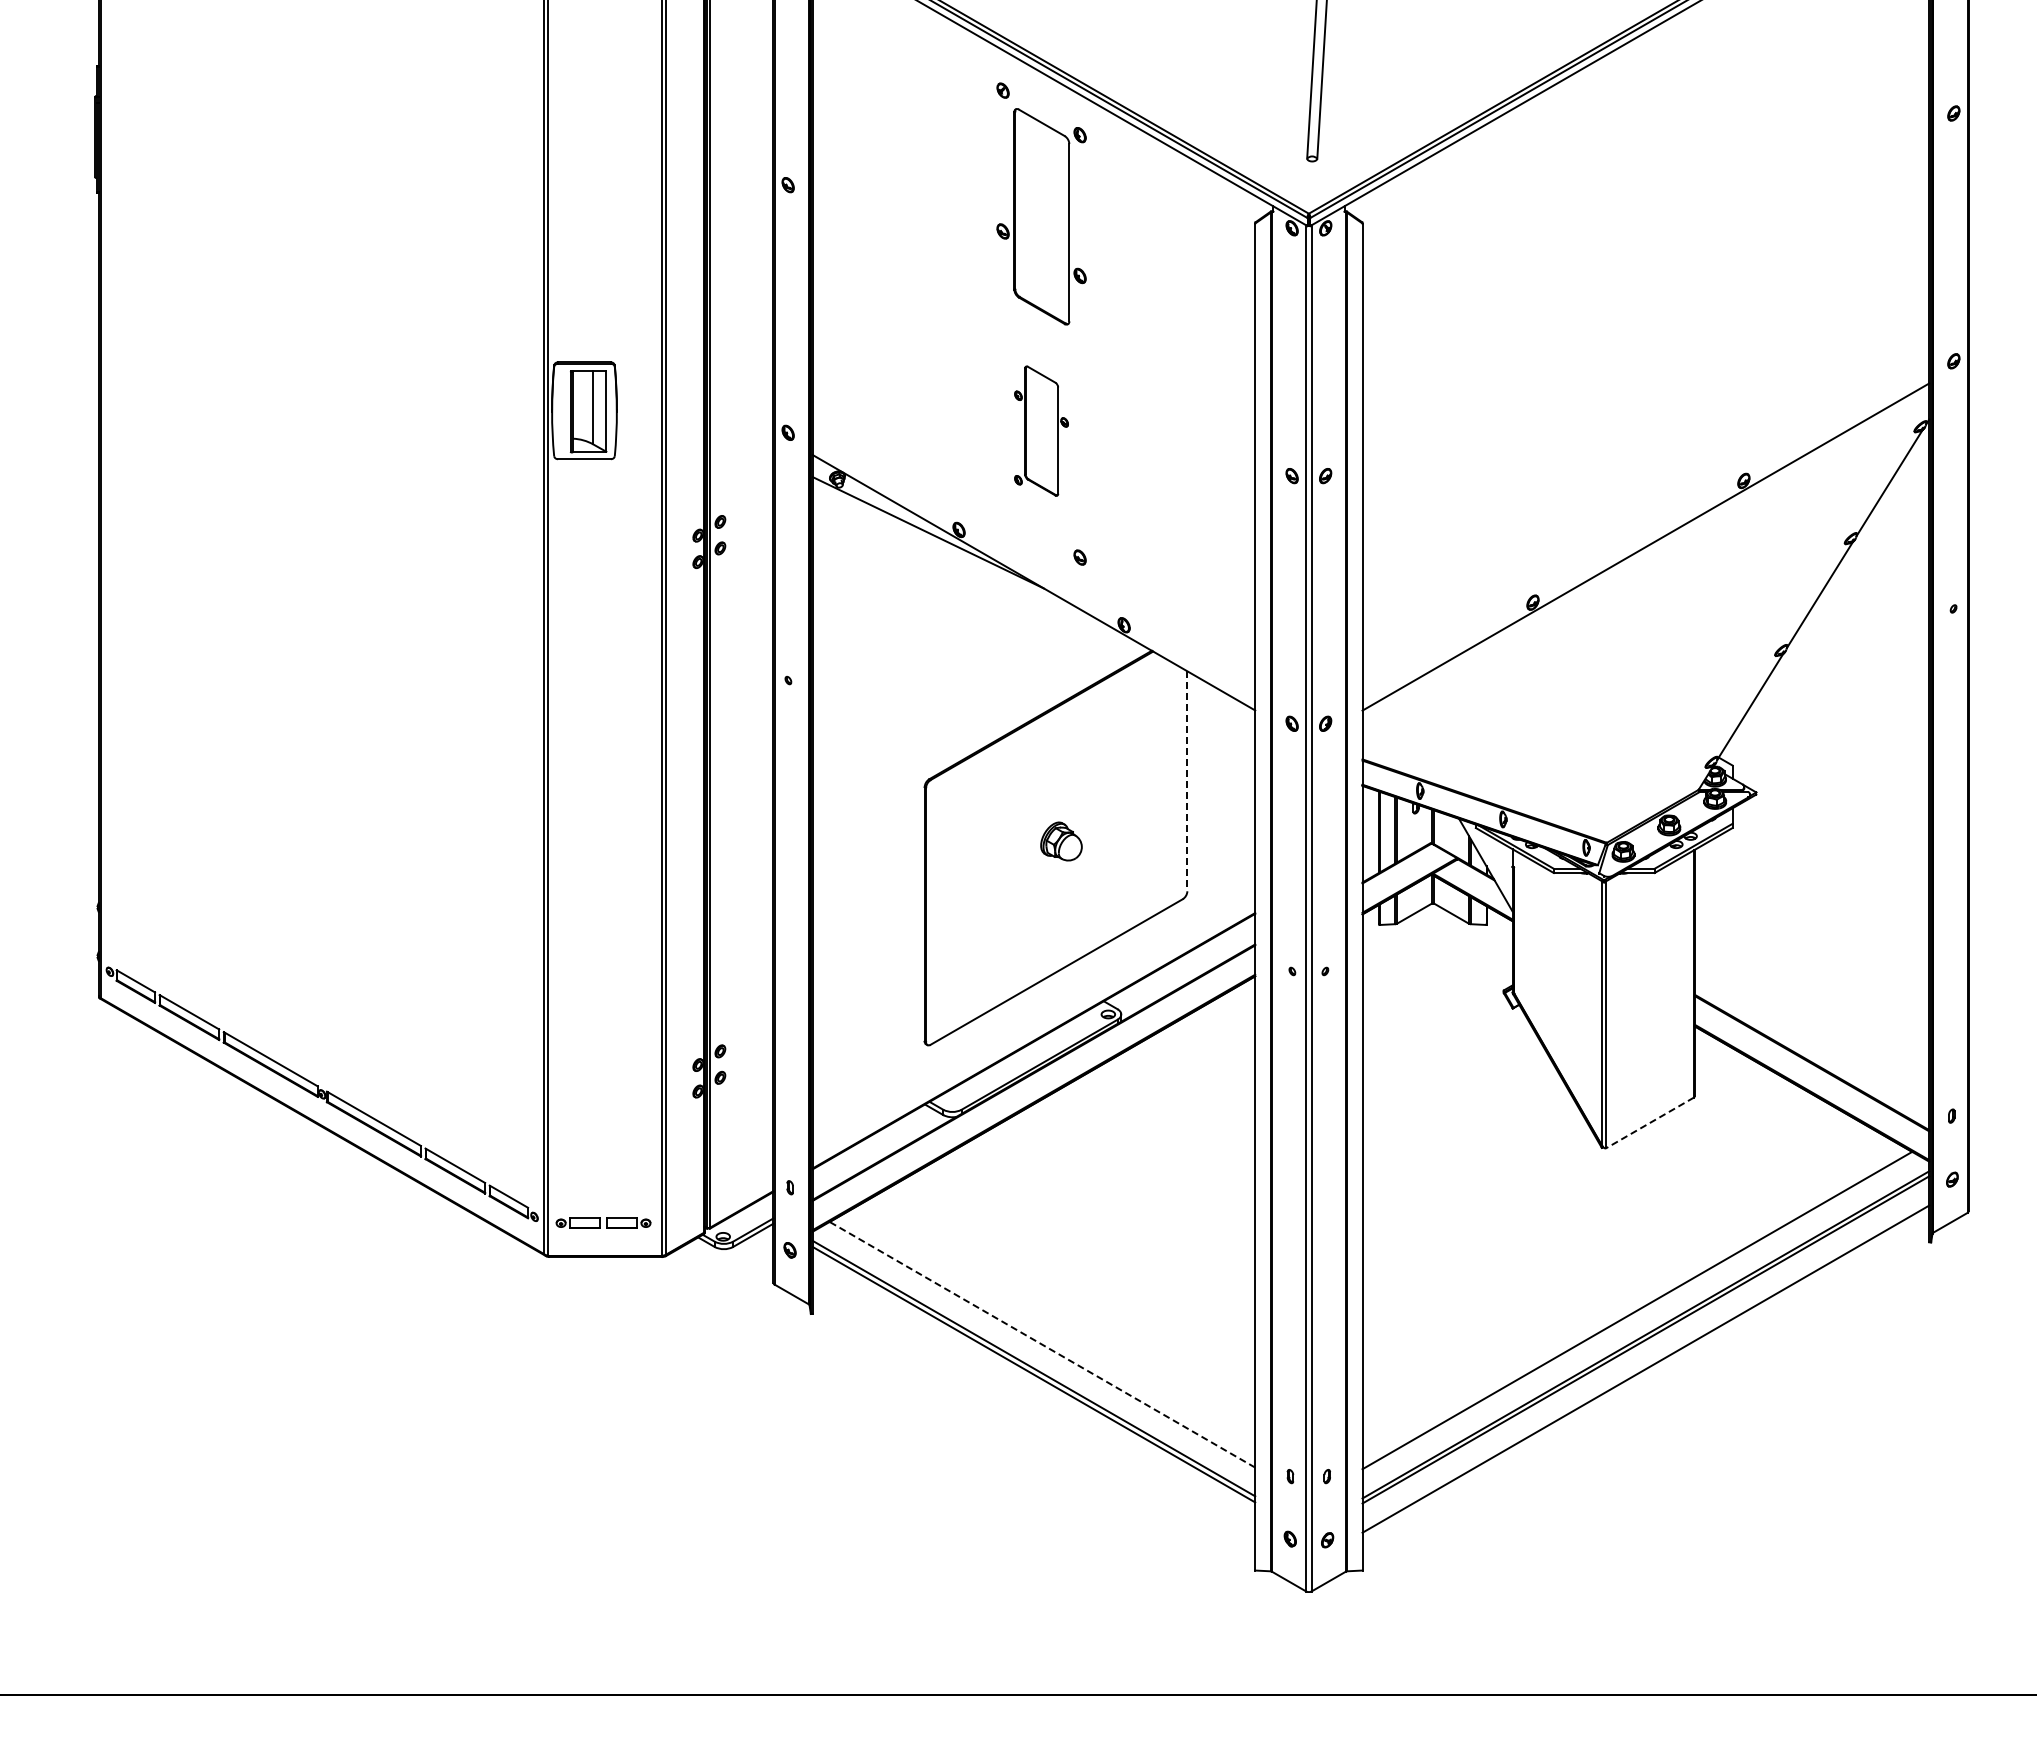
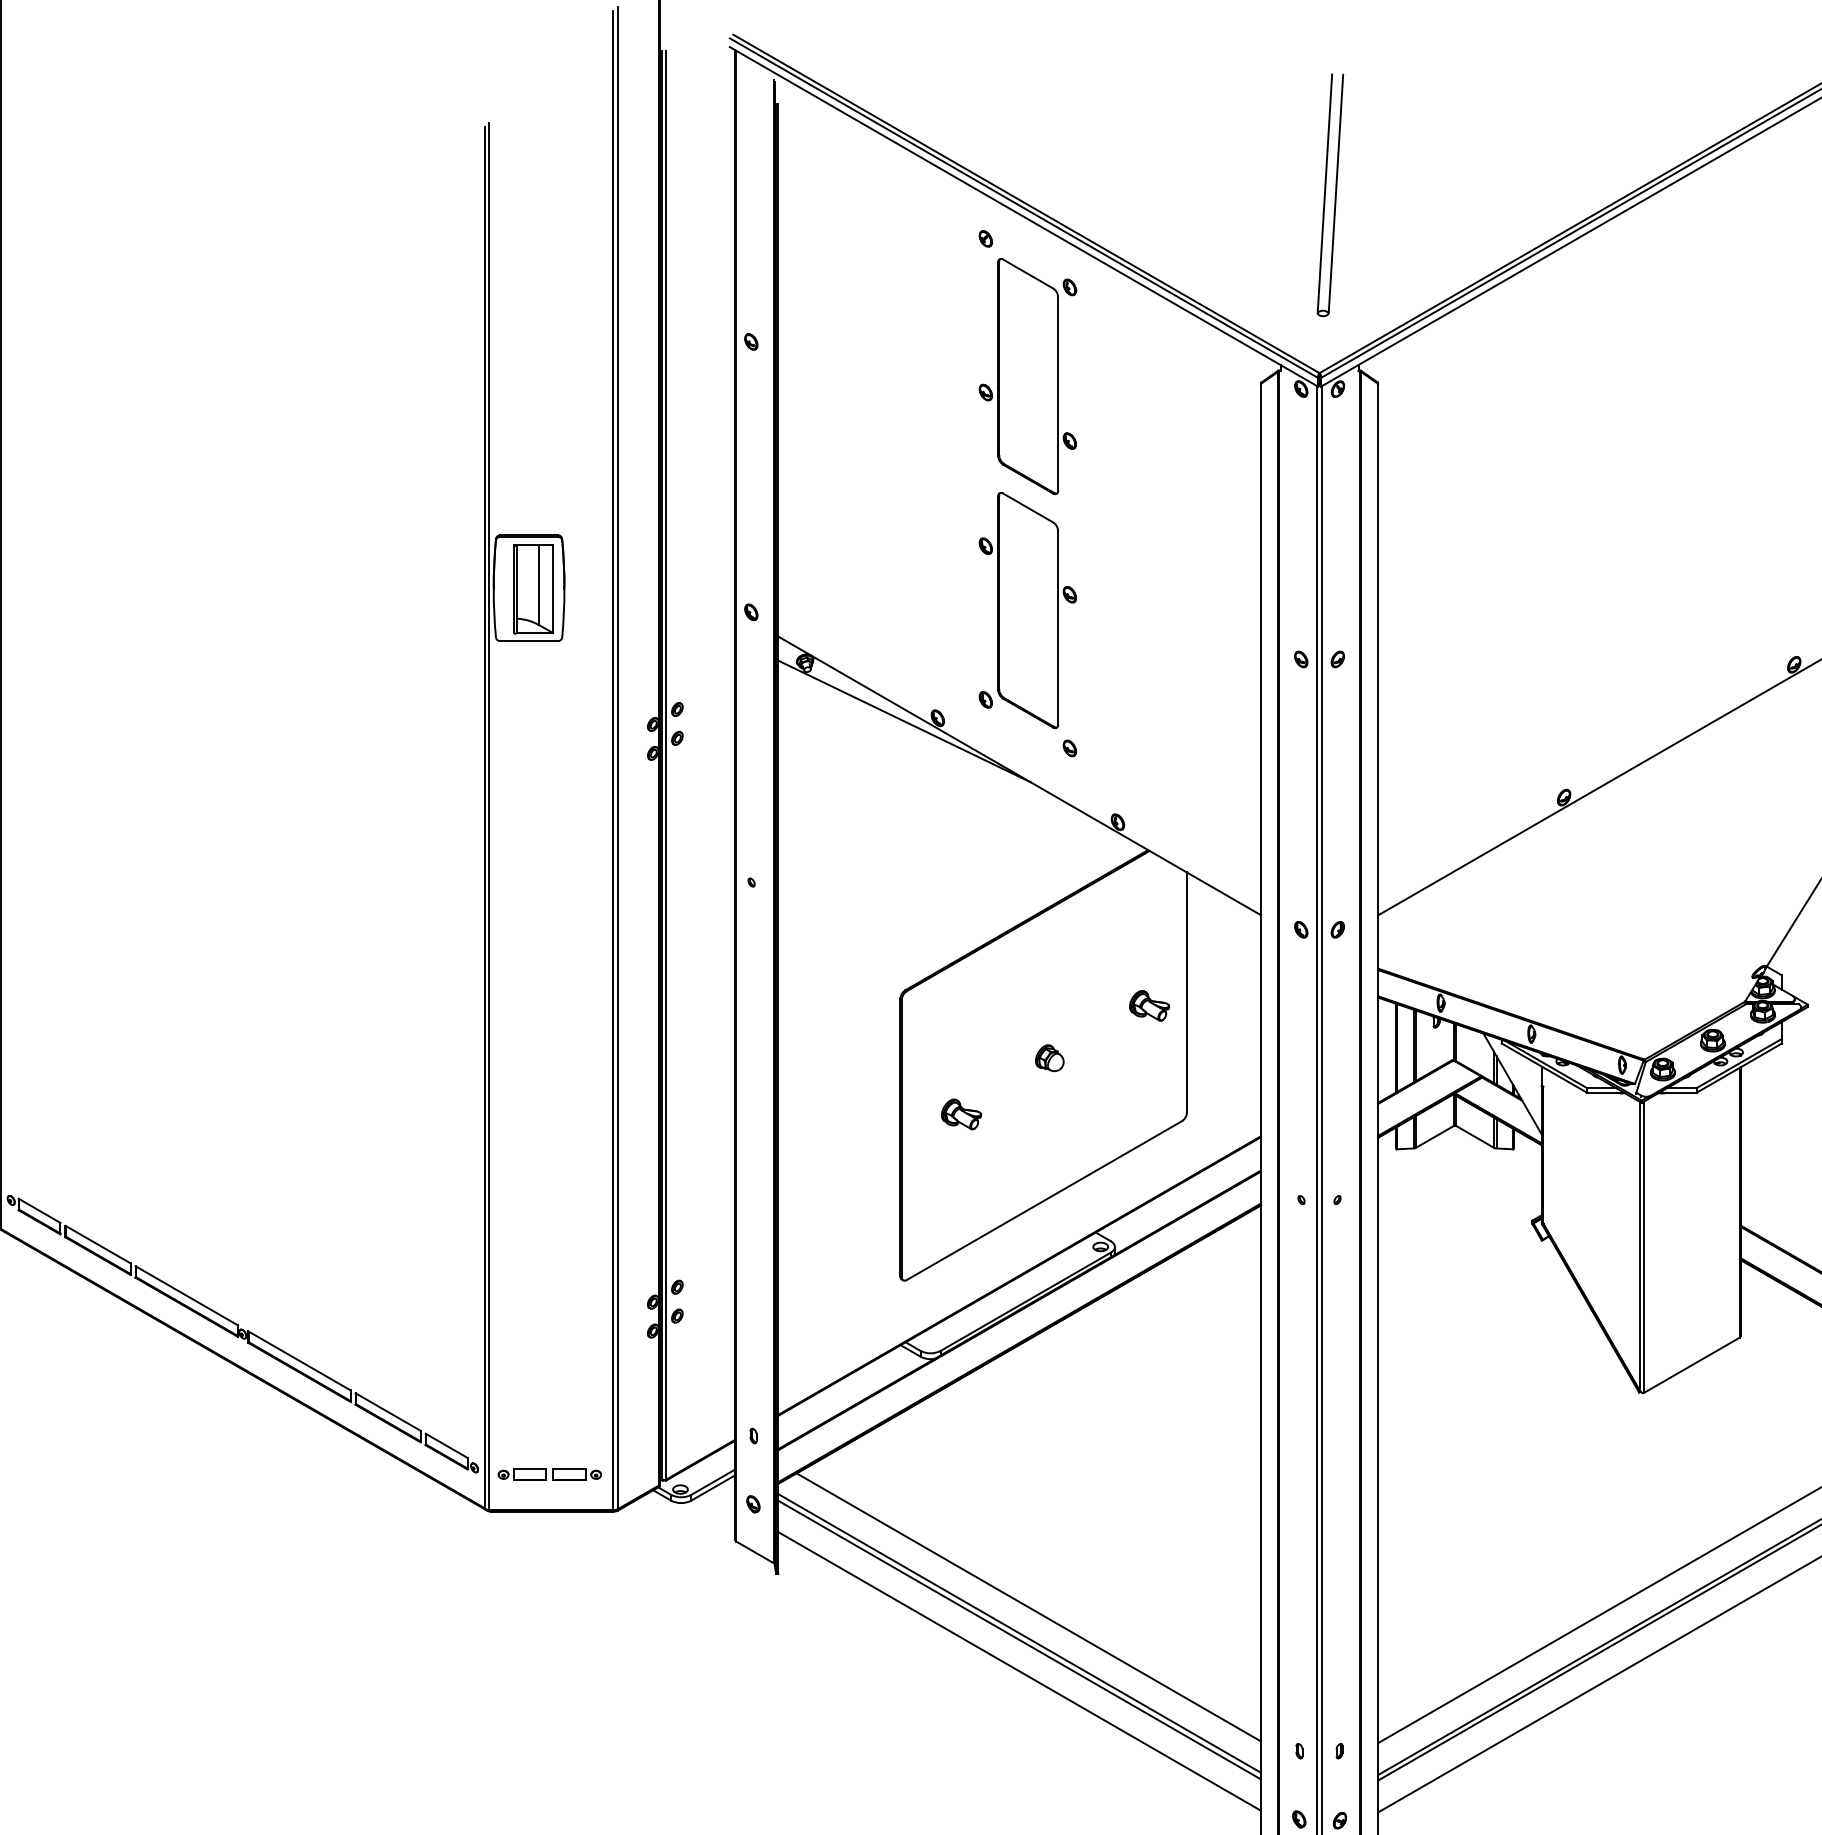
part: (1041, 430) -> (1027, 609), size x1.67
line: (1187, 781) -> (1187, 992), dashed -> solid
part: (1152, 793) -> (1148, 1005), added
part: (1061, 841) -> (1049, 1058), size x0.62
part: (980, 892) -> (961, 1113), added
line: (1650, 1122) -> (1692, 1364), dashed -> solid
line: (1042, 1344) -> (1028, 1607), dashed -> solid
line: (1033, 1403) -> (1019, 1671), added

